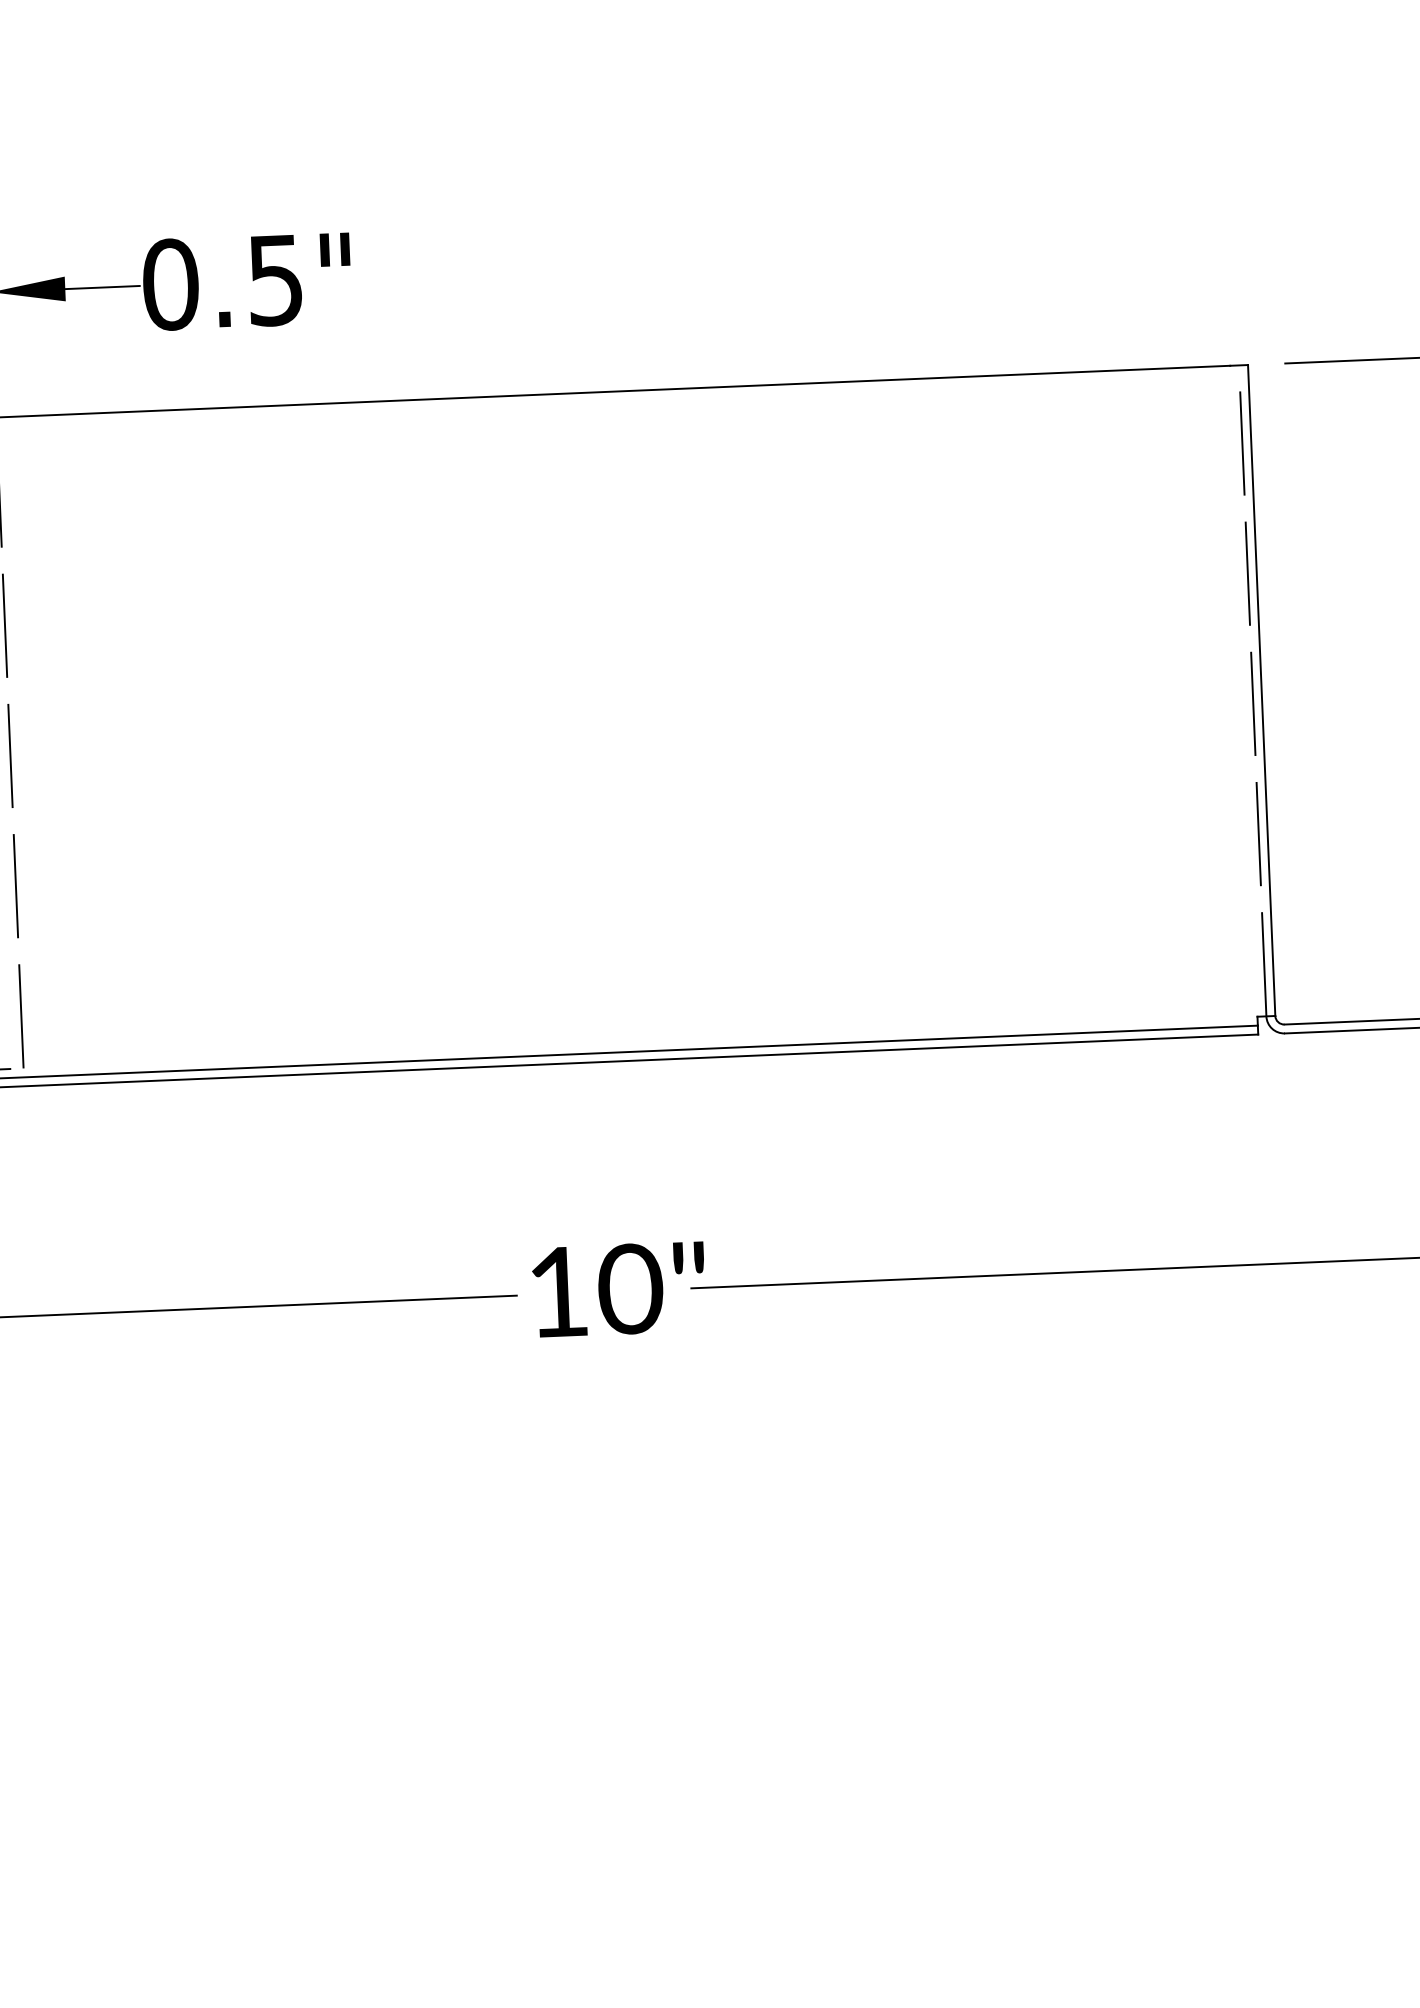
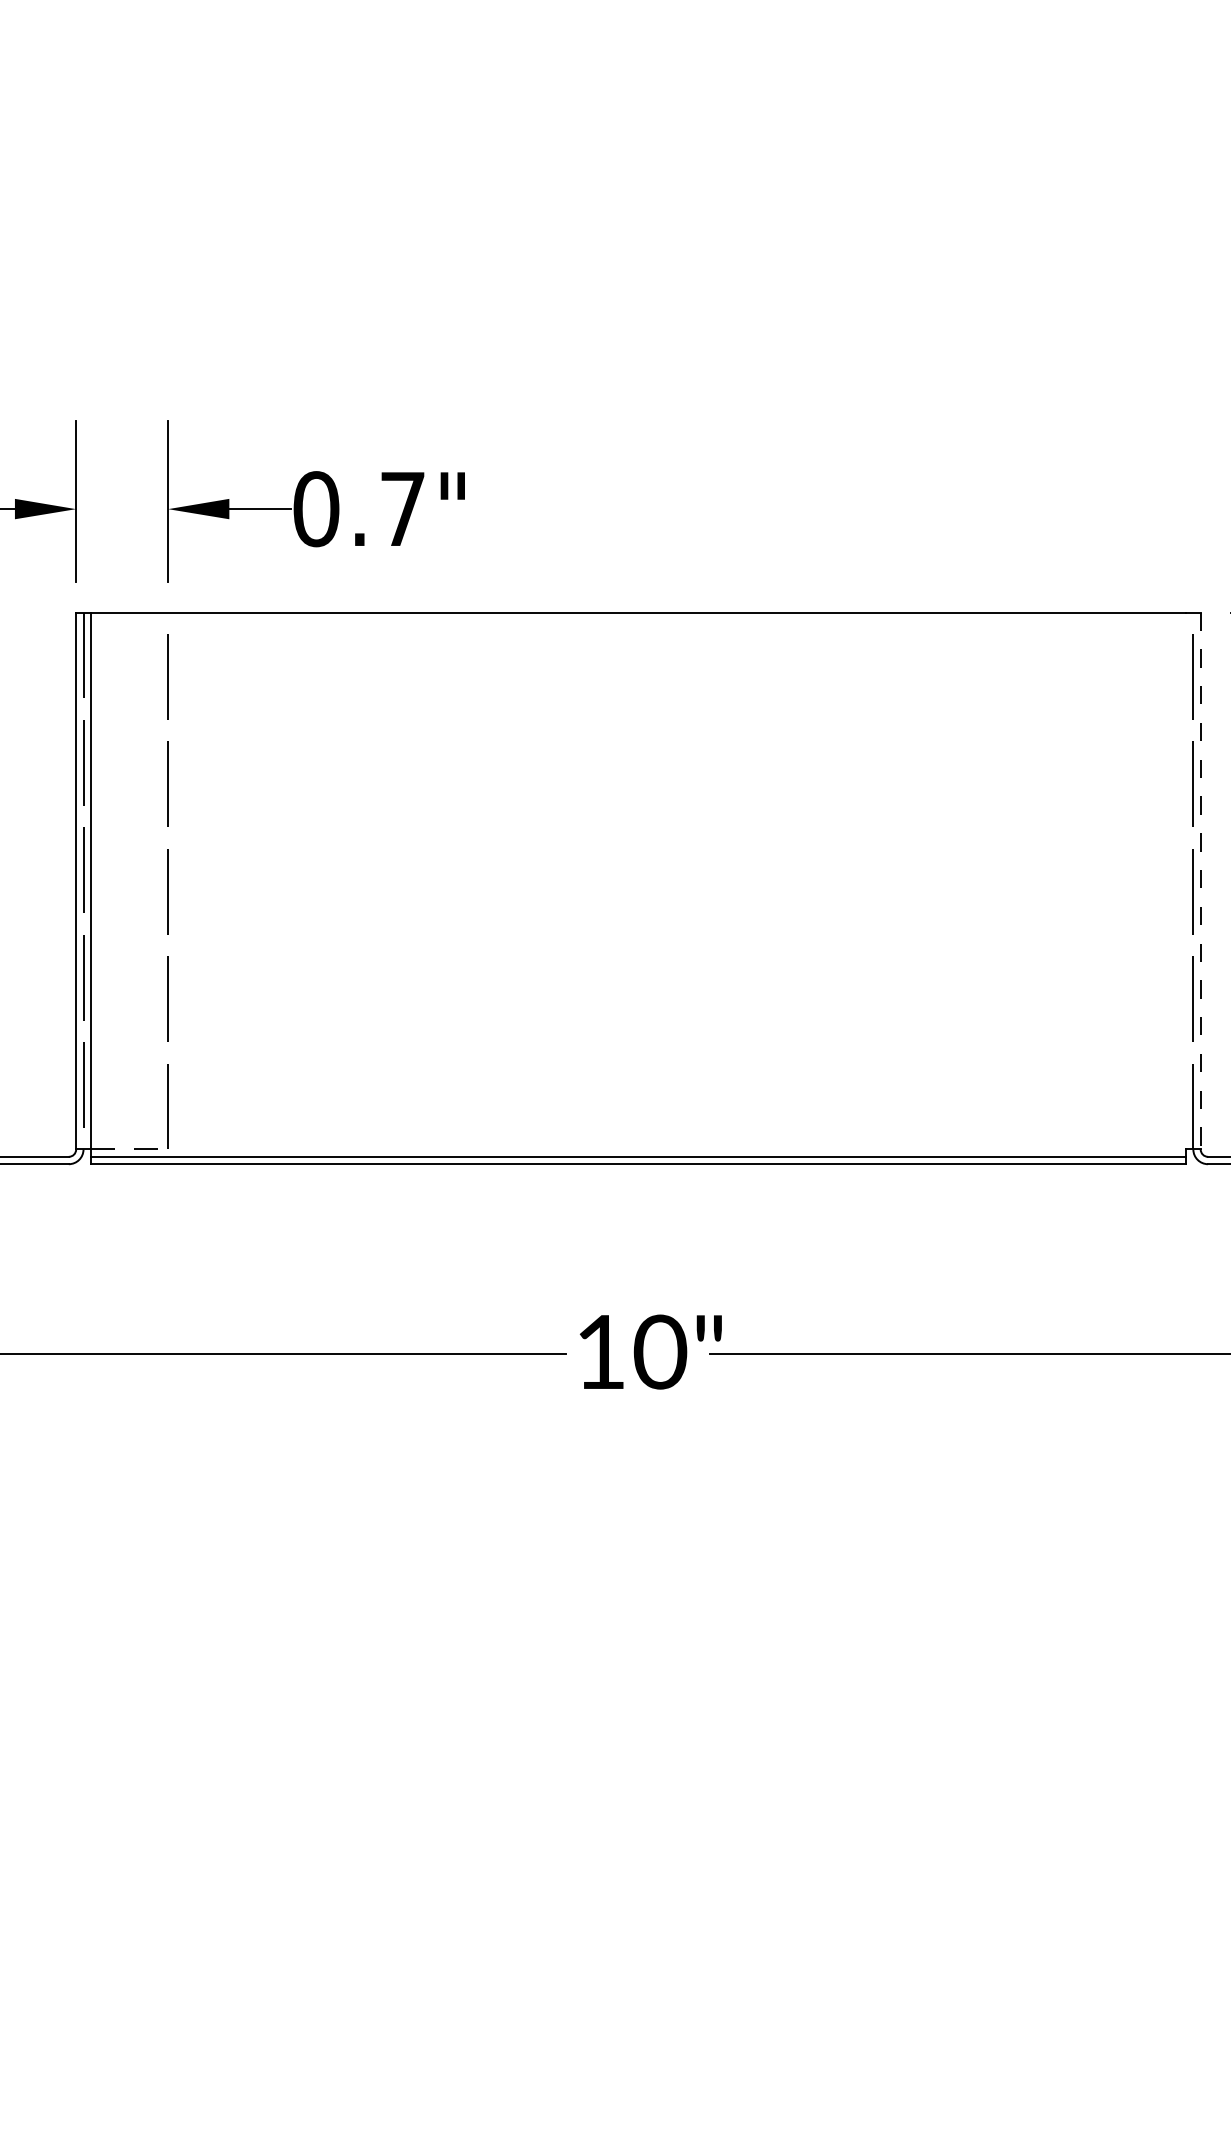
text: (275, 280) -> (402, 509), 0.5" -> 0.7"
line: (1261, 691) -> (1200, 881), solid -> dashed

